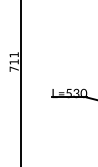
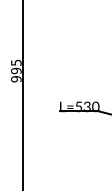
text: (13, 61) -> (15, 70), 711 -> 995

